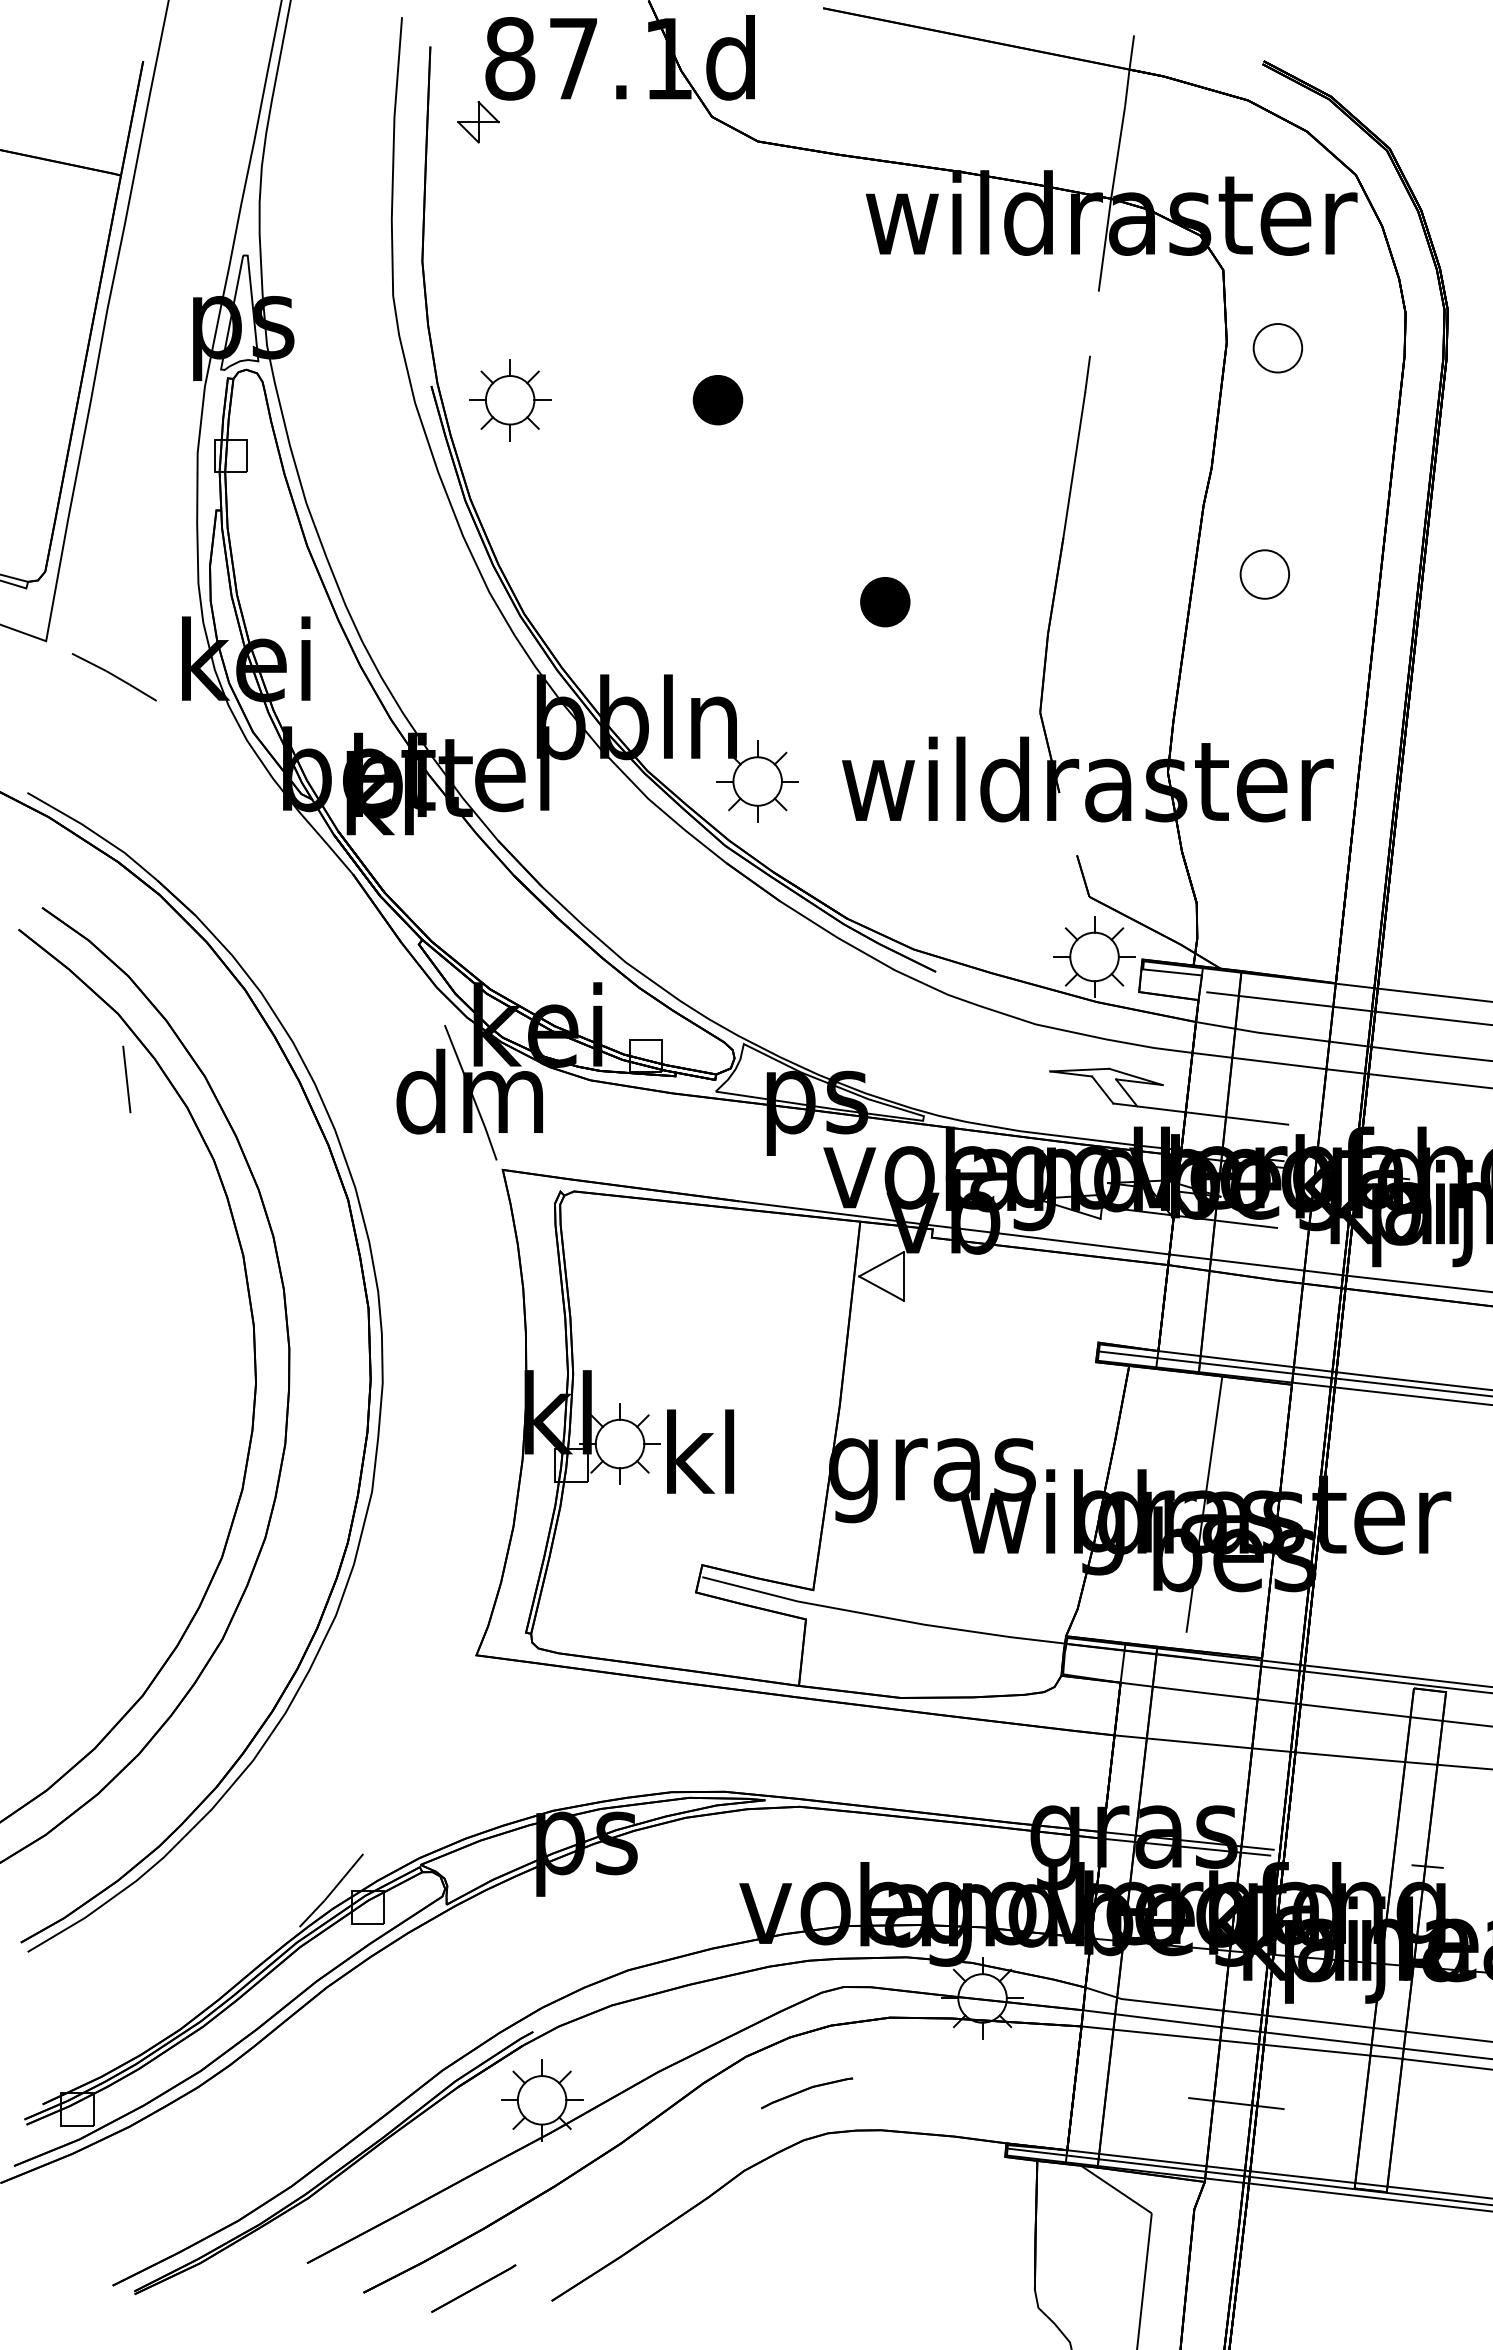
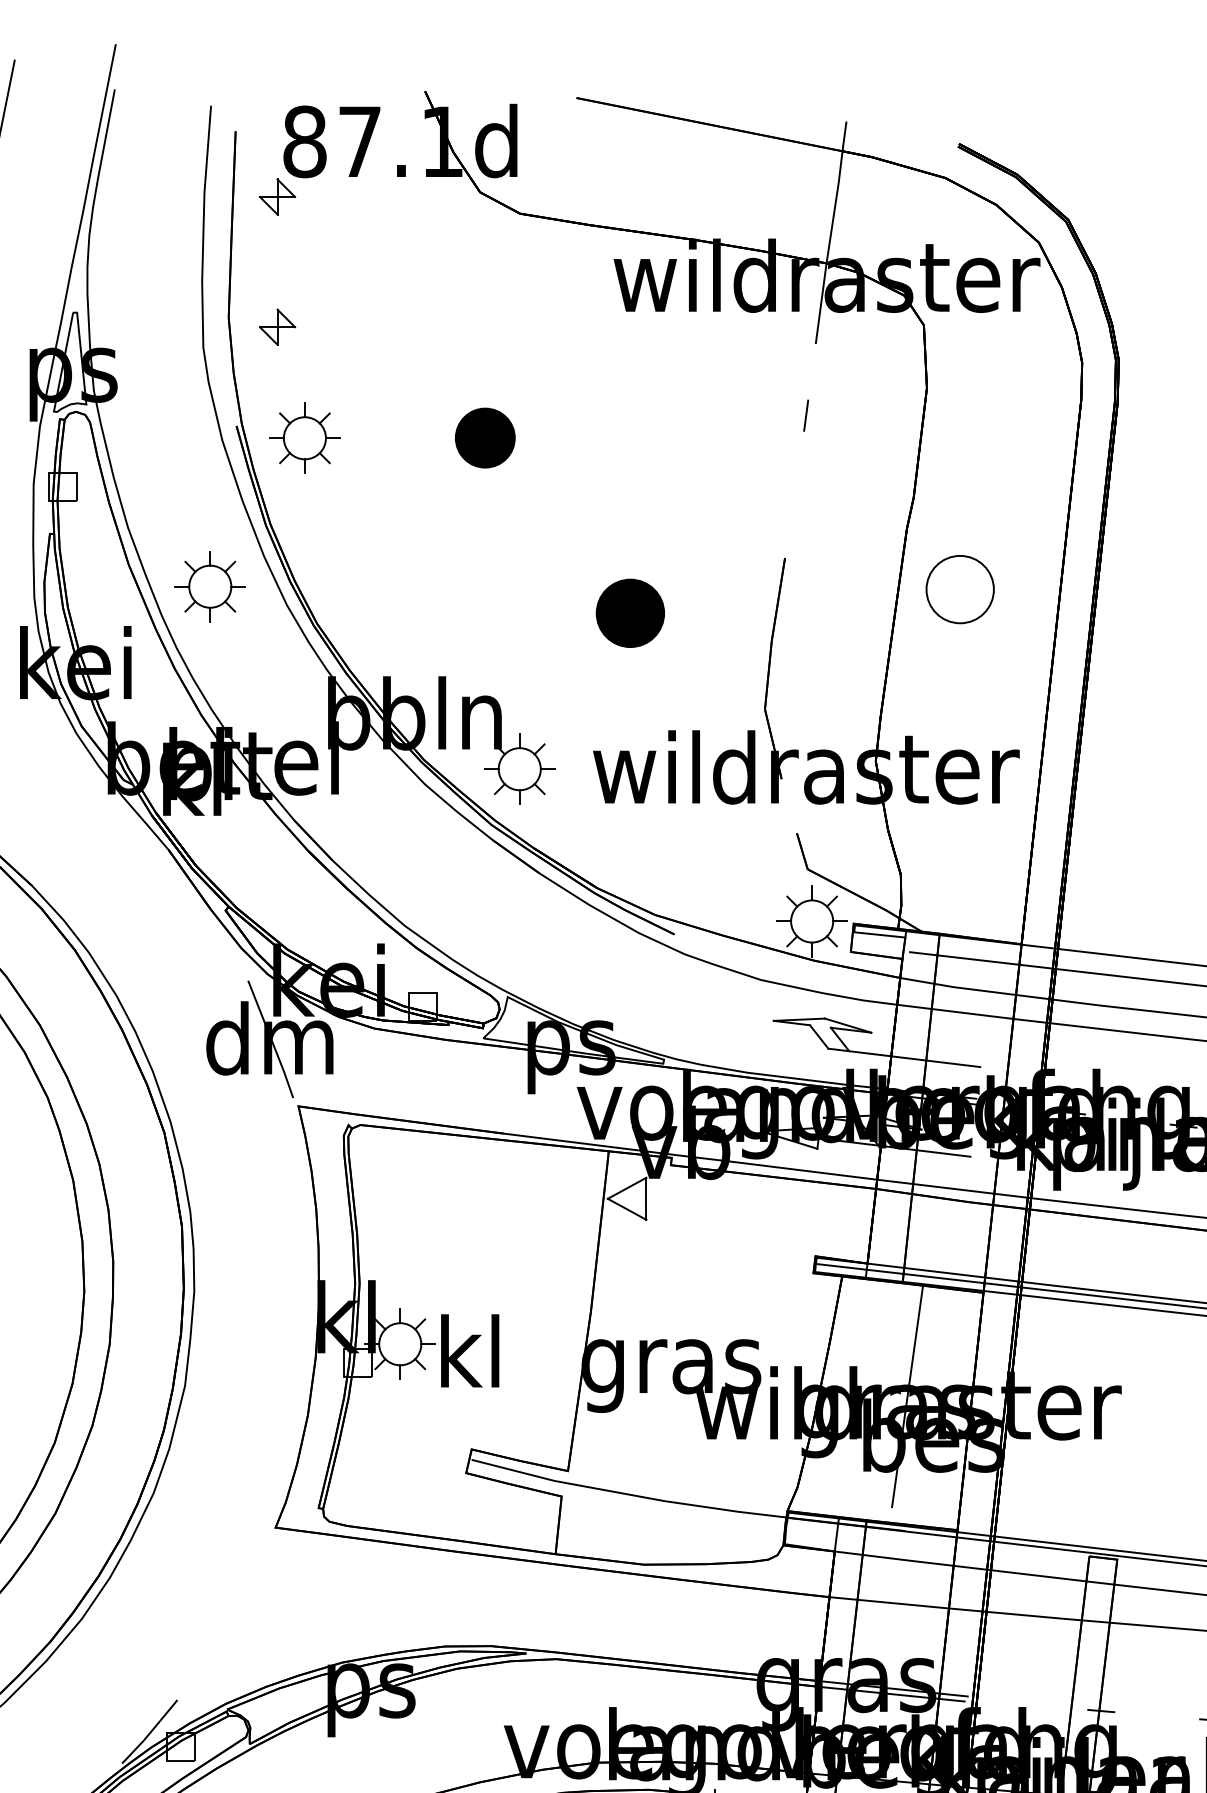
part: (478, 272) -> (277, 327), added
part: (1277, 348) -> (970, 393), removed
part: (717, 400) -> (484, 438), size x1.4
line: (1074, 465) -> (794, 494), removed
part: (401, 571) -> (210, 586), added
part: (1264, 574) -> (959, 589), size x1.6
part: (885, 602) -> (630, 613), size x1.6

